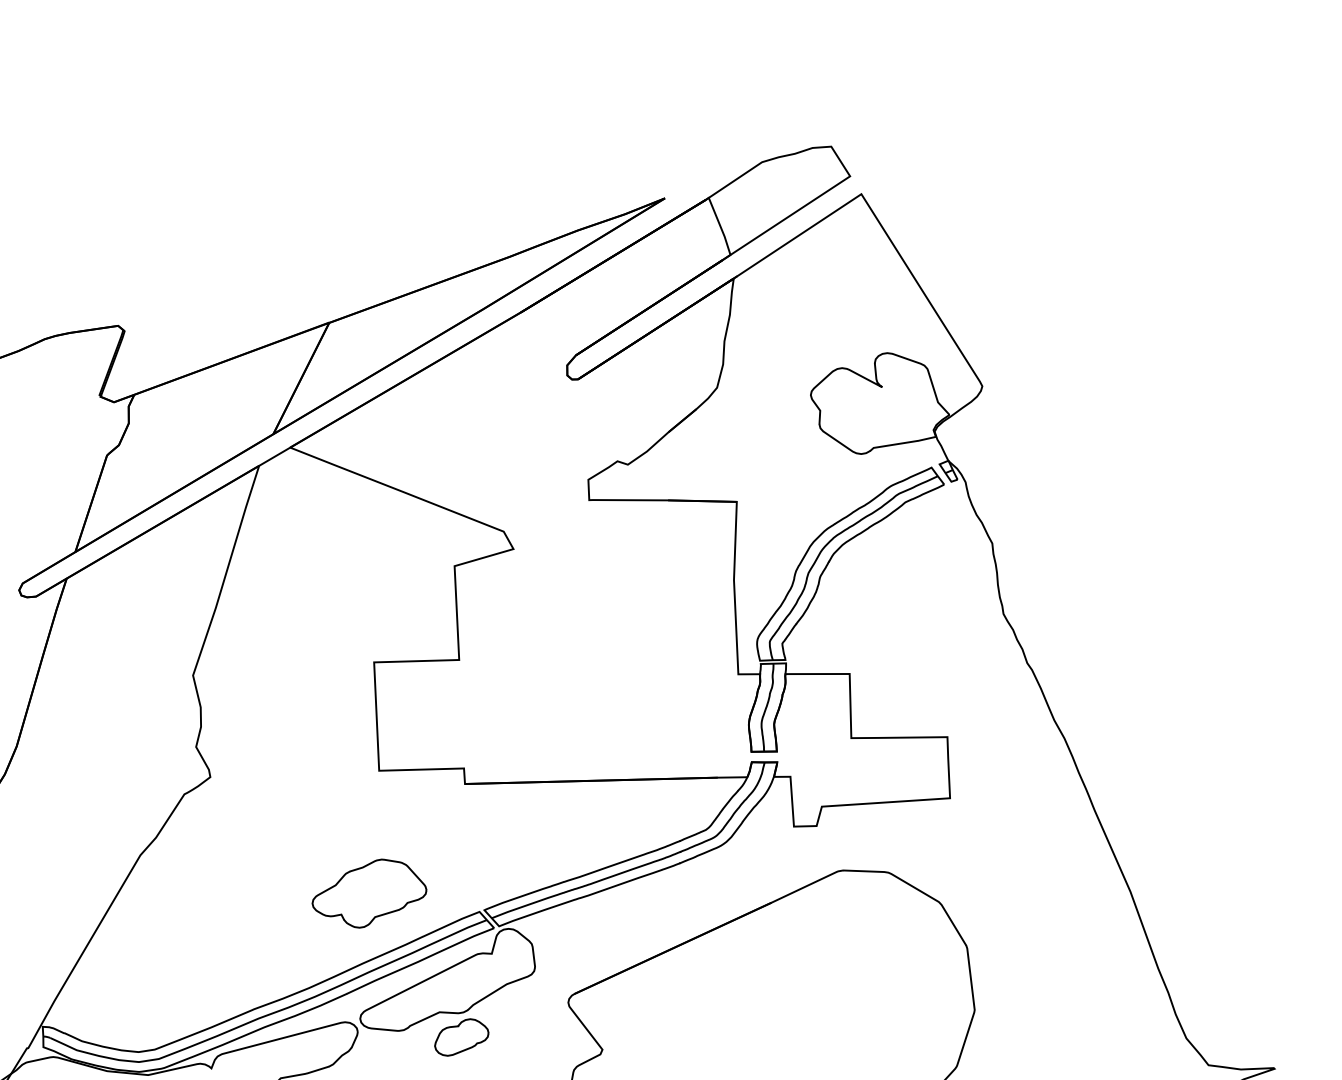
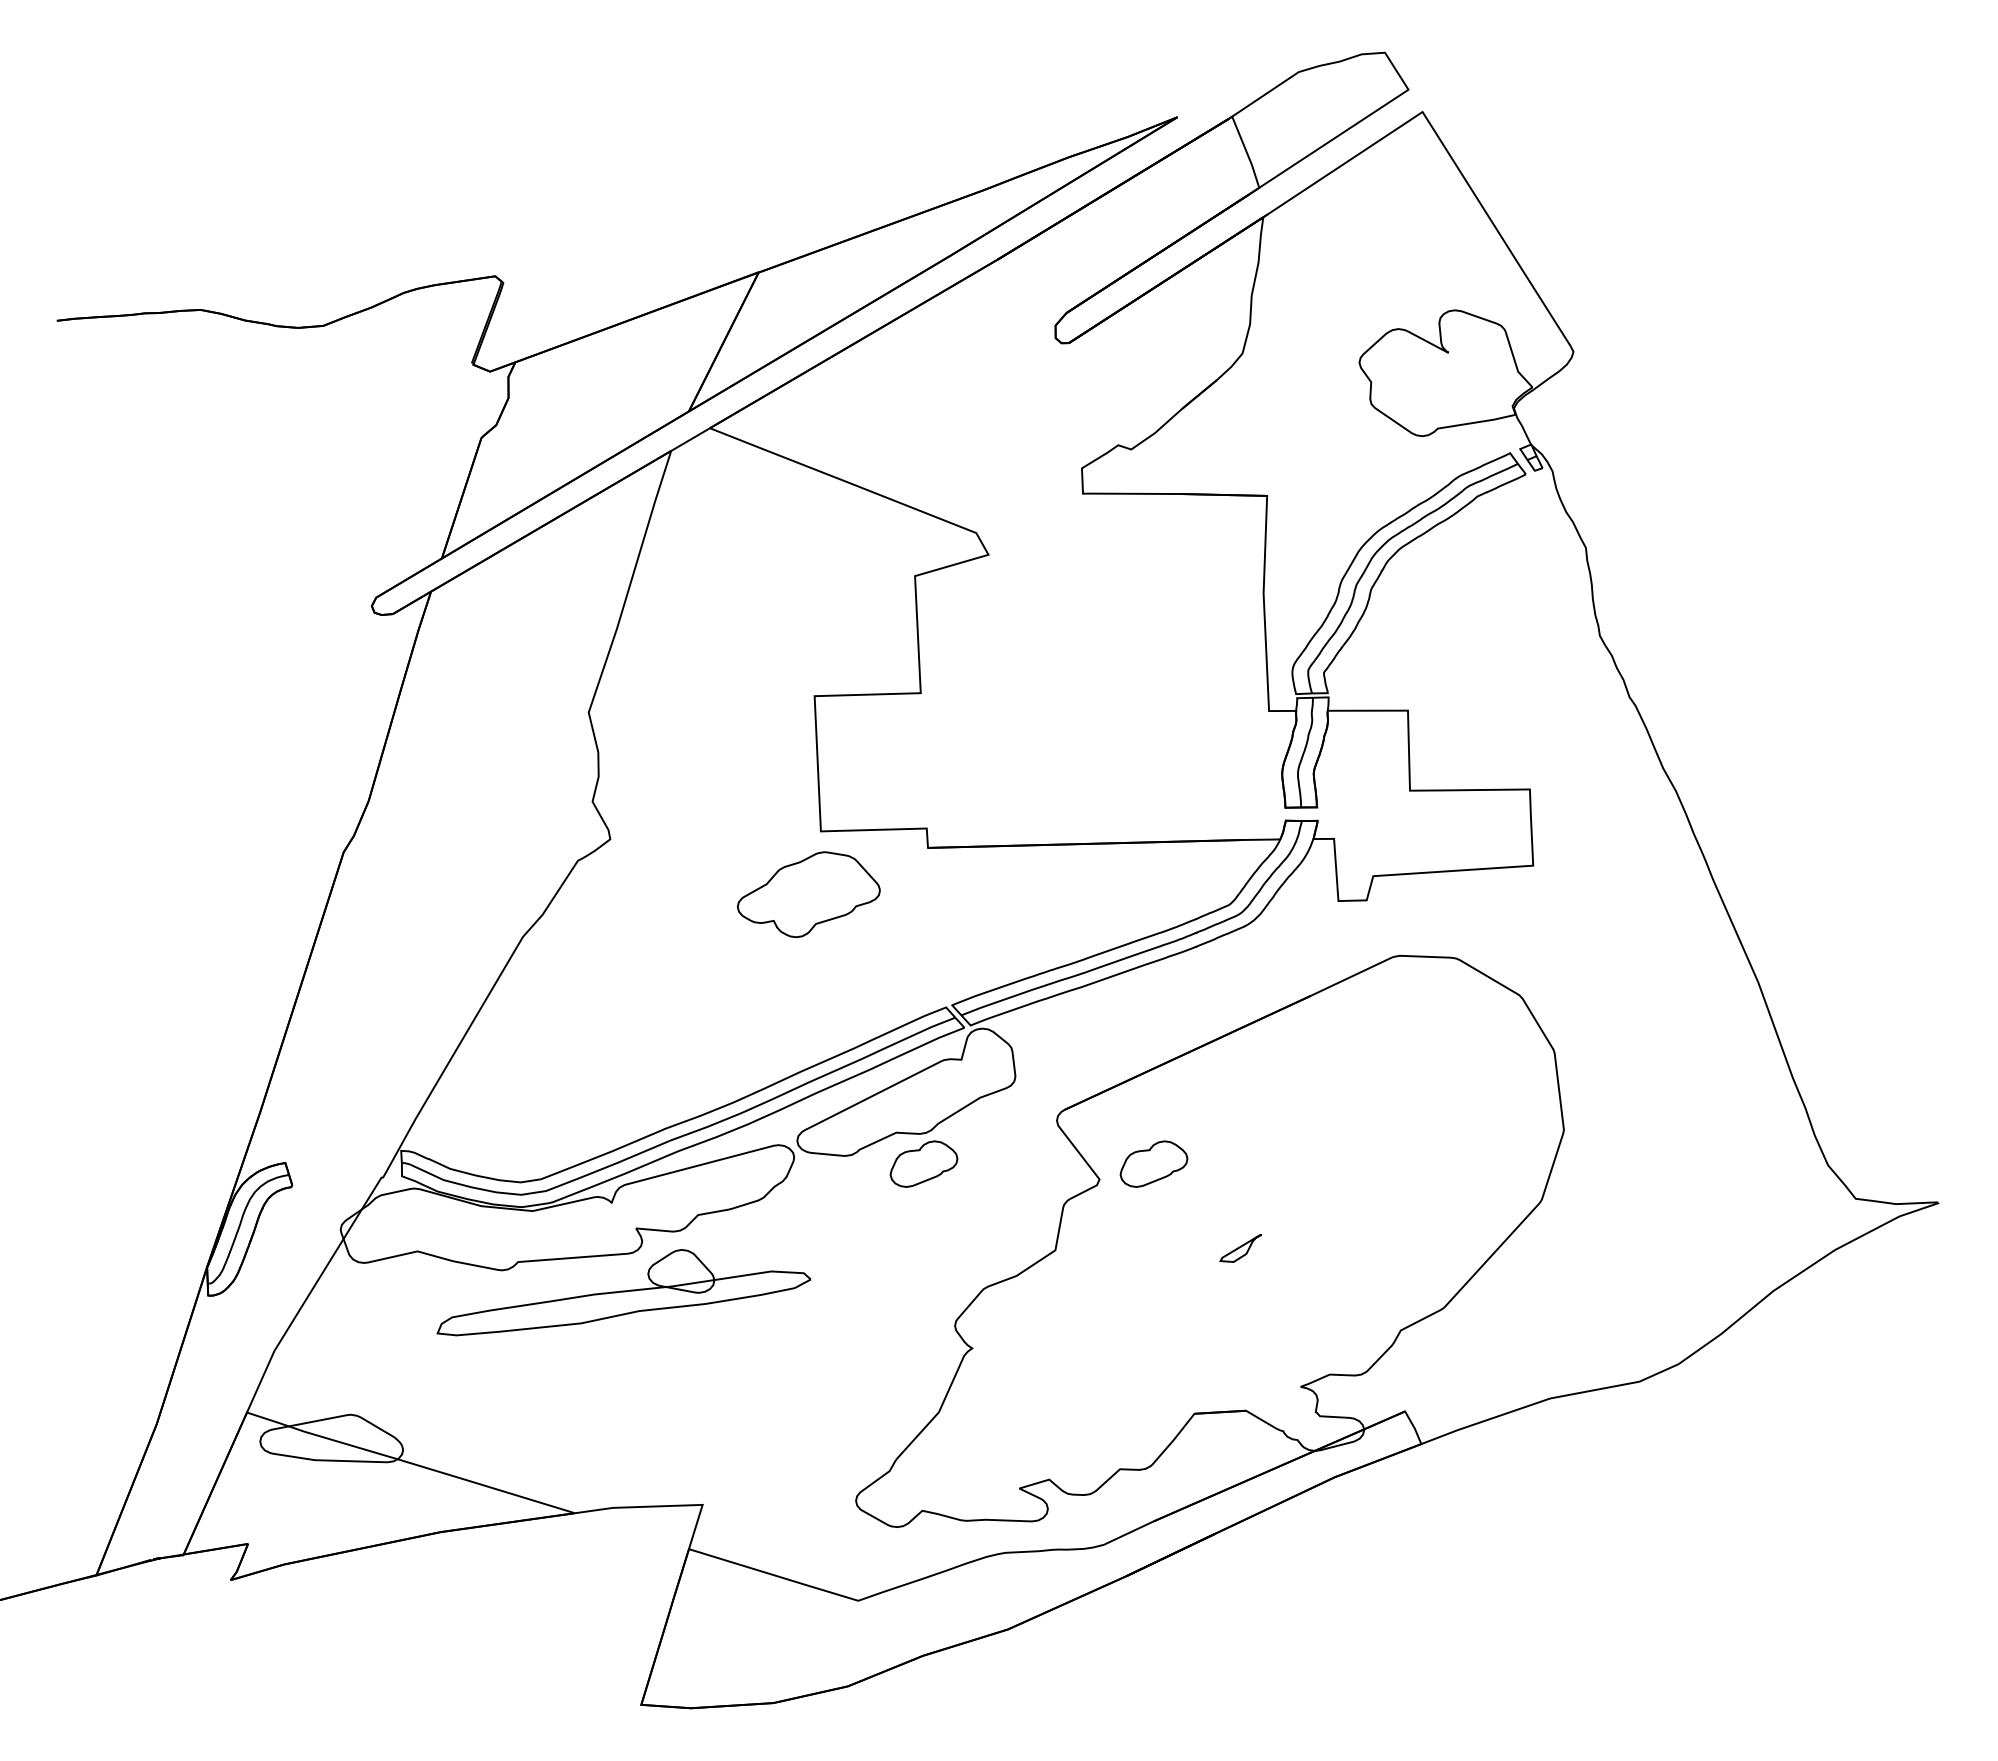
part: (369, 893) -> (808, 894), moved
part: (645, 1036) -> (1153, 1163), added

